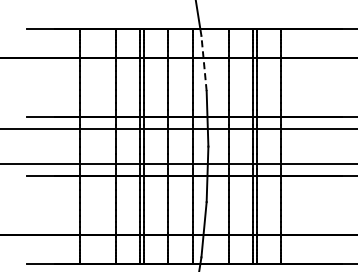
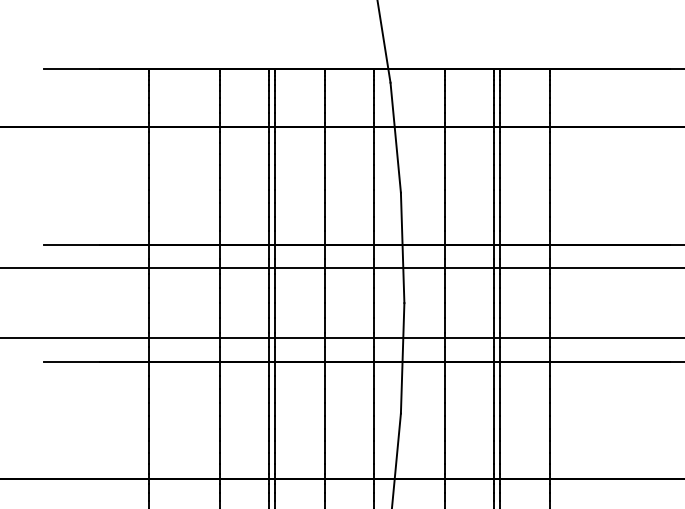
line: (204, 63) -> (396, 137), dashed -> solid

